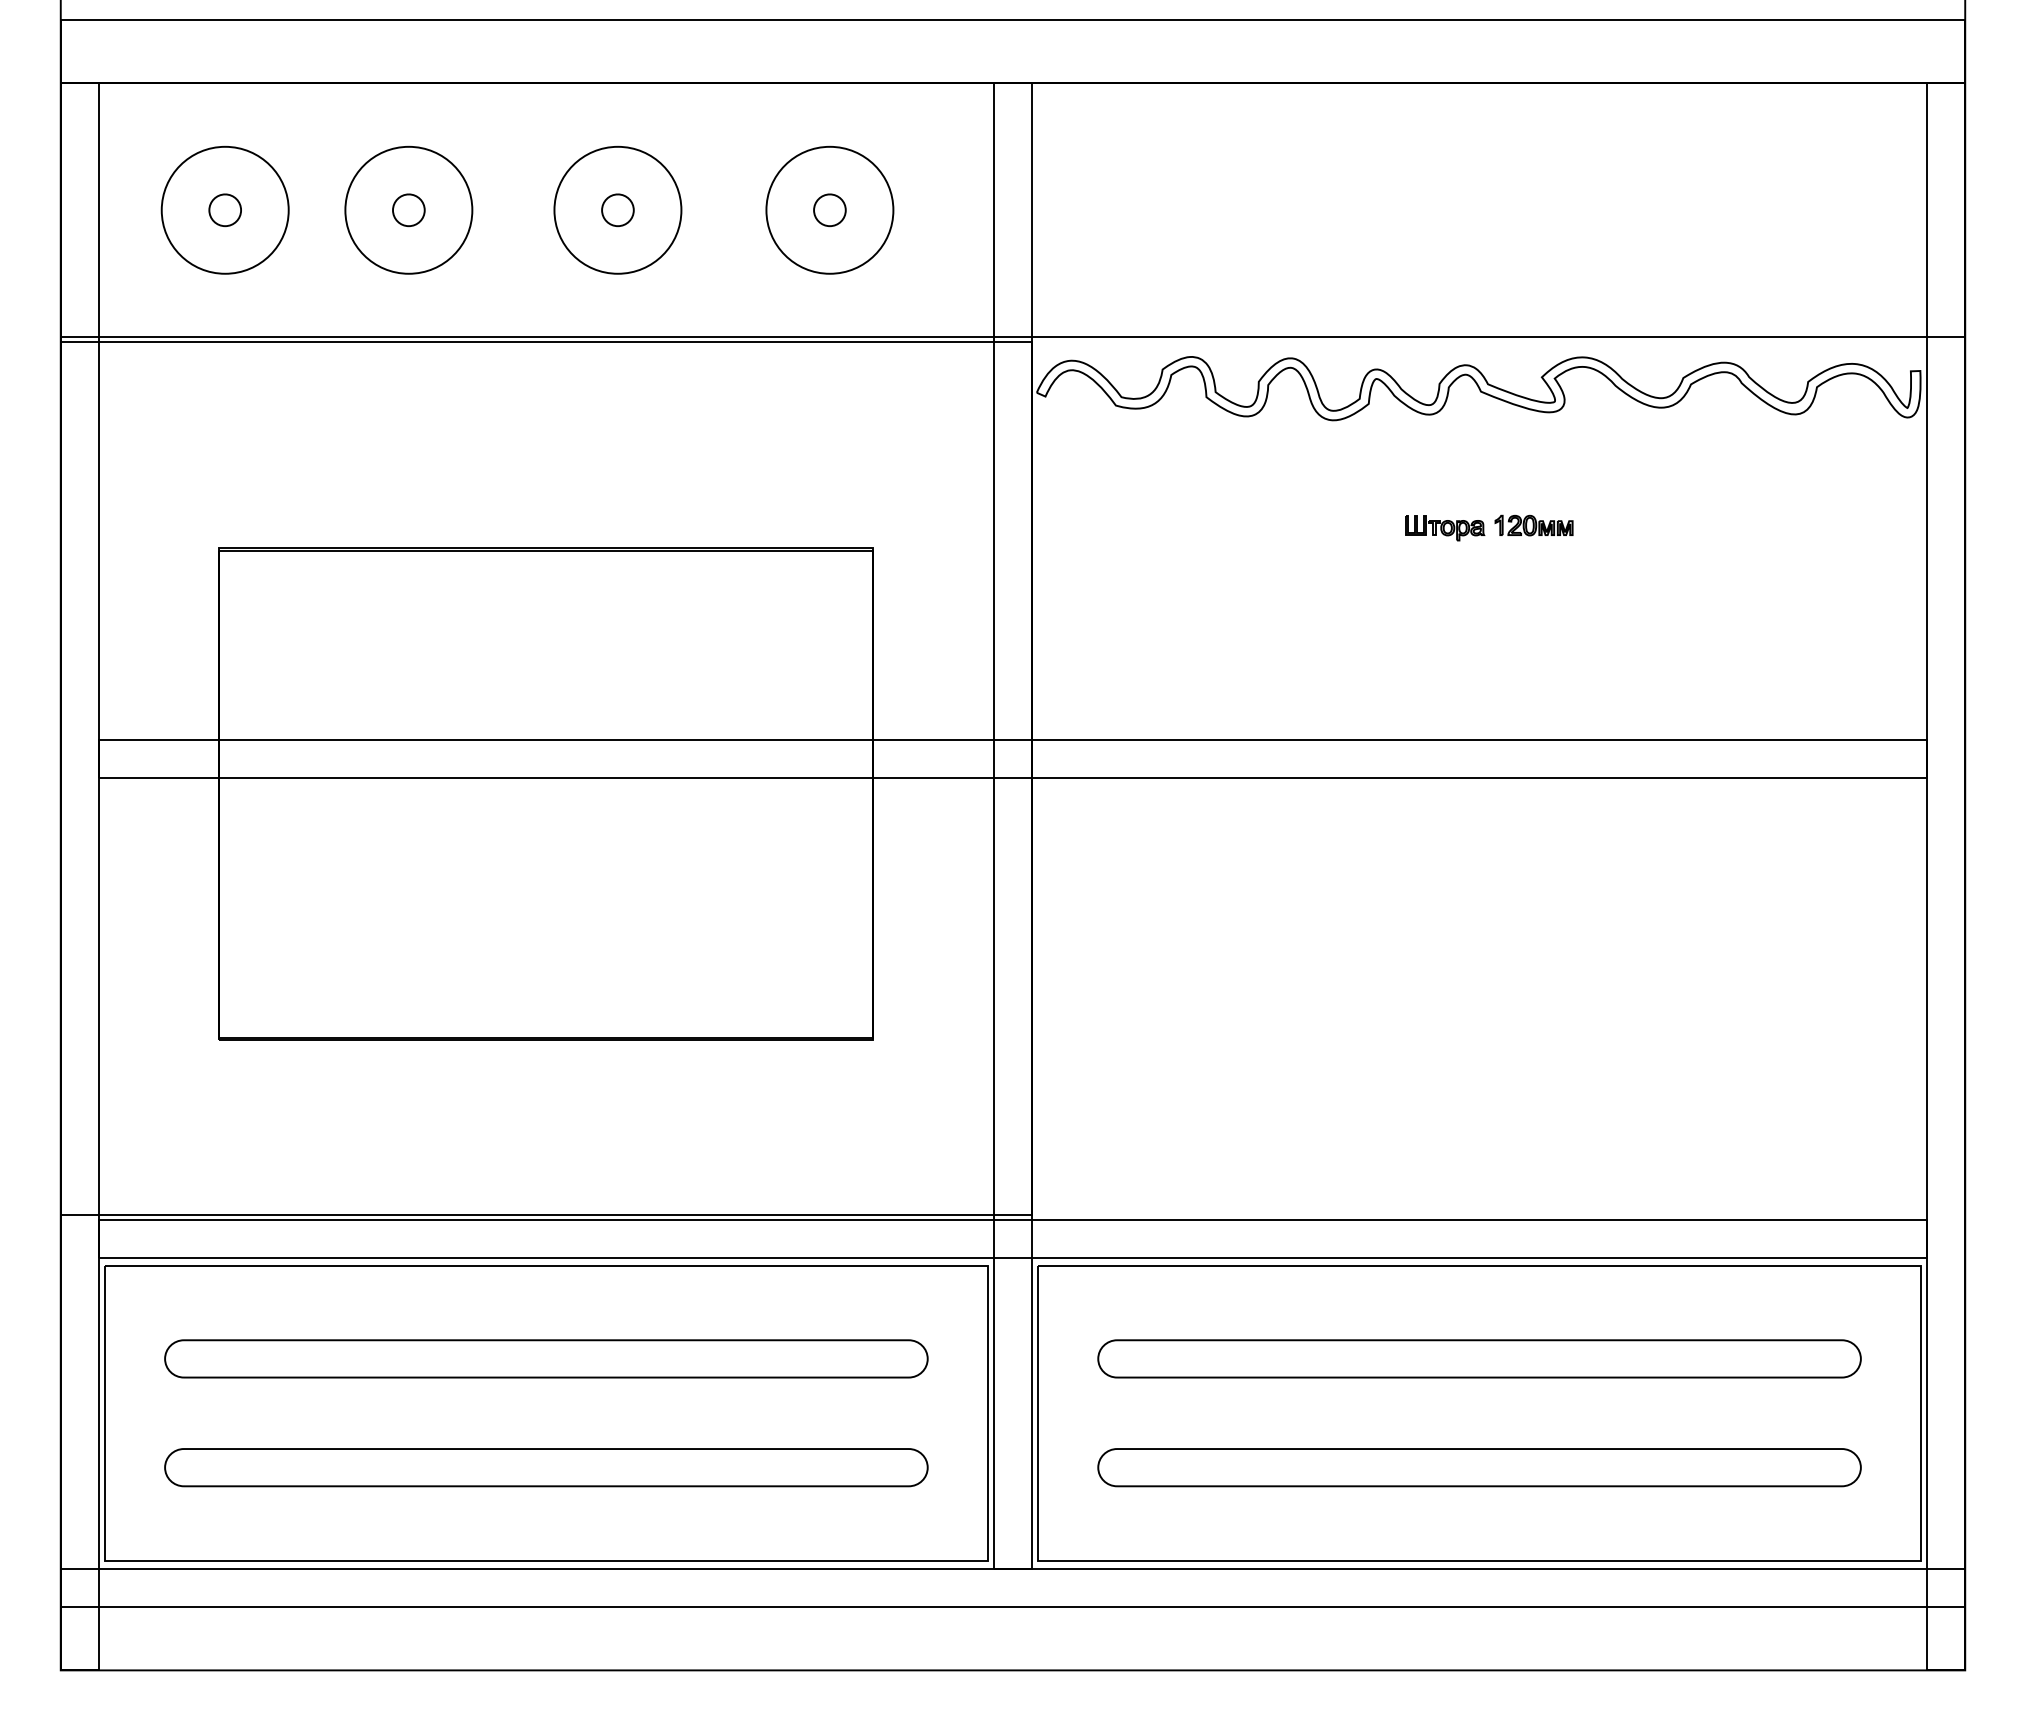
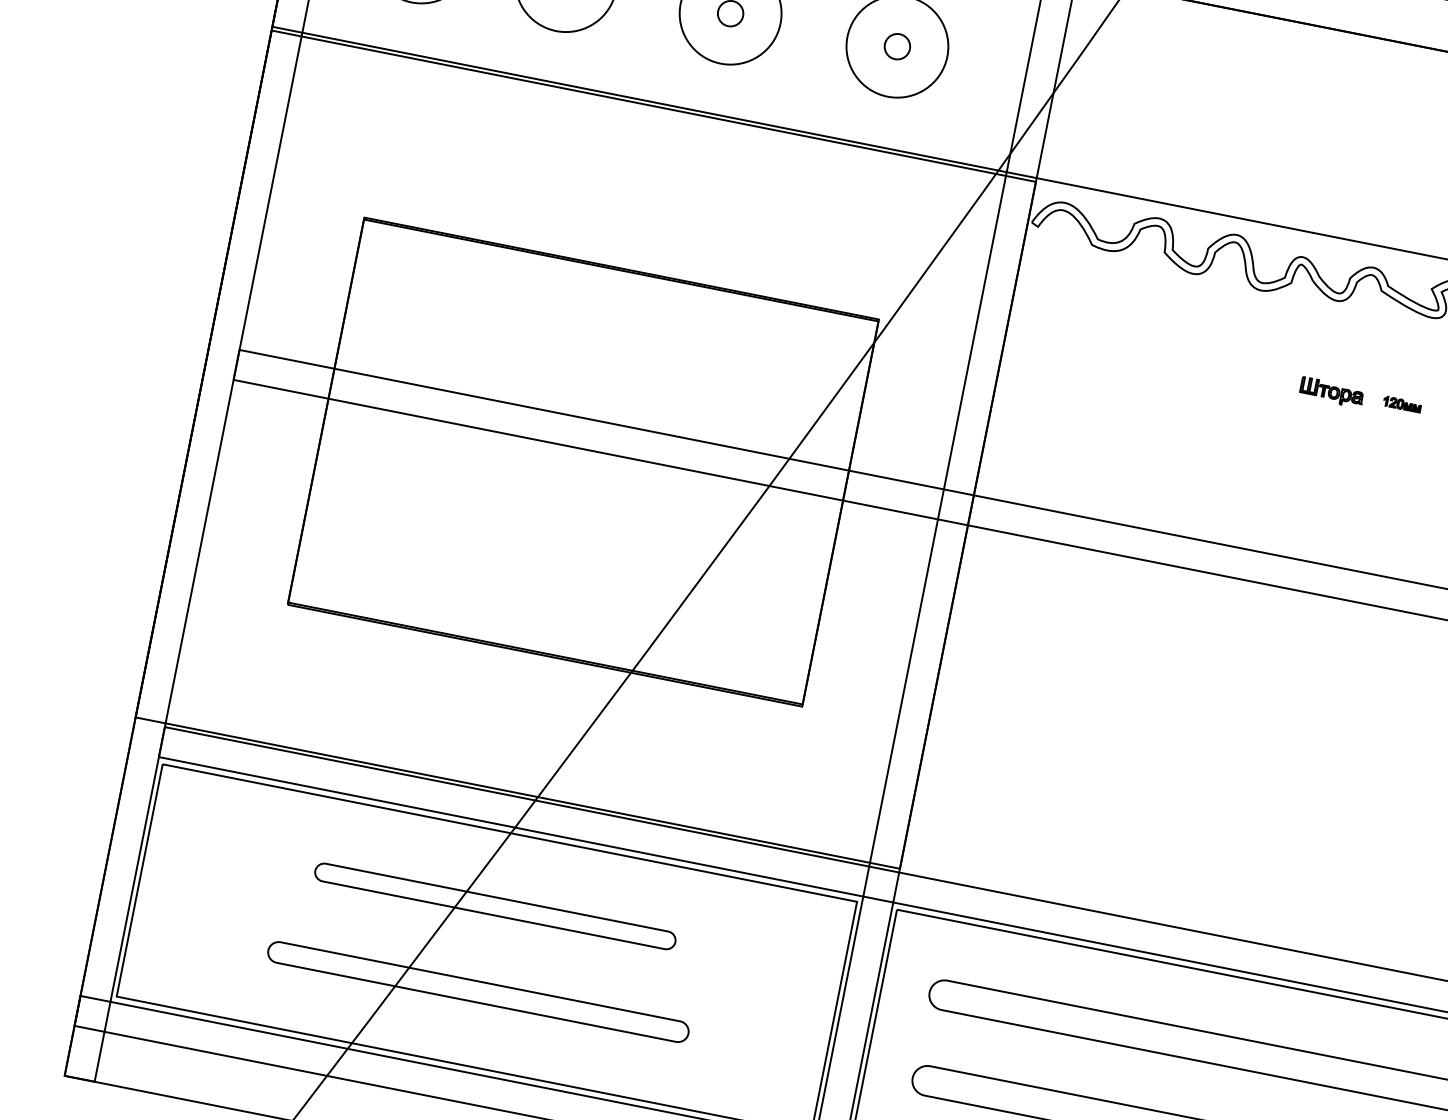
part: (1533, 525) -> (1401, 404), size x0.6
part: (546, 1358) -> (495, 906), size x0.6
part: (546, 1467) -> (478, 991), size x0.7

